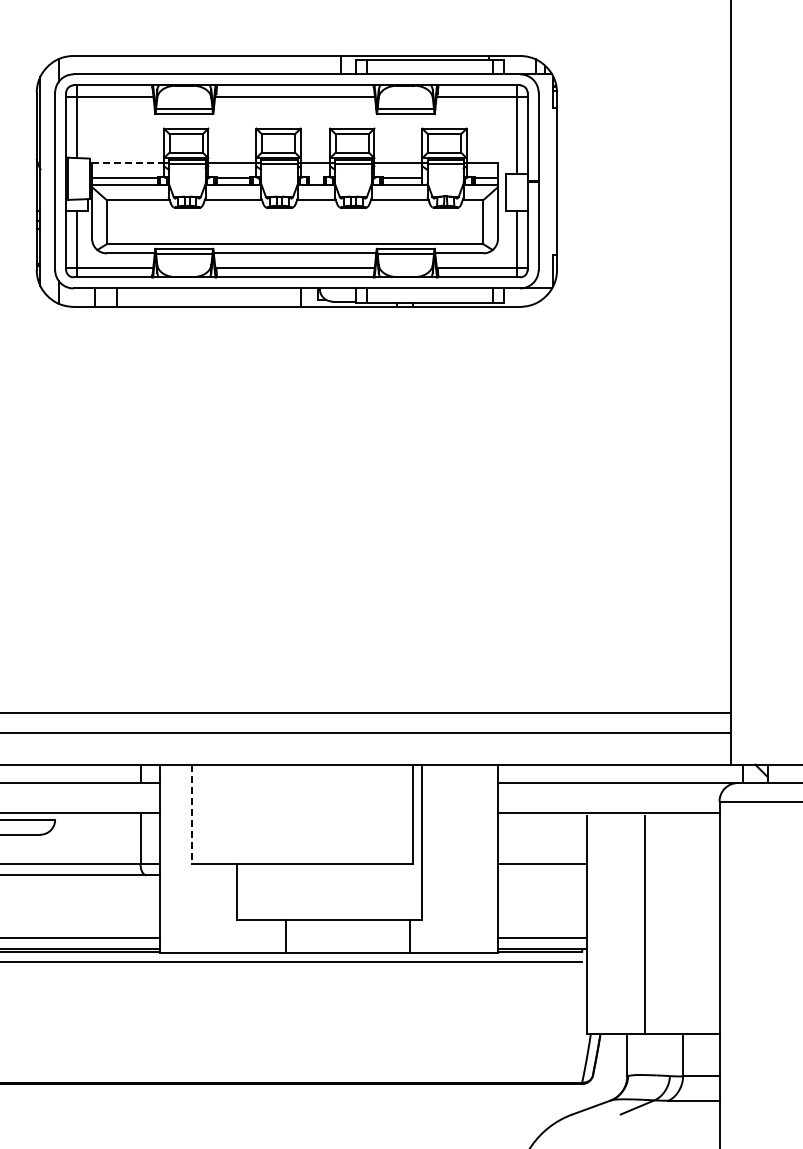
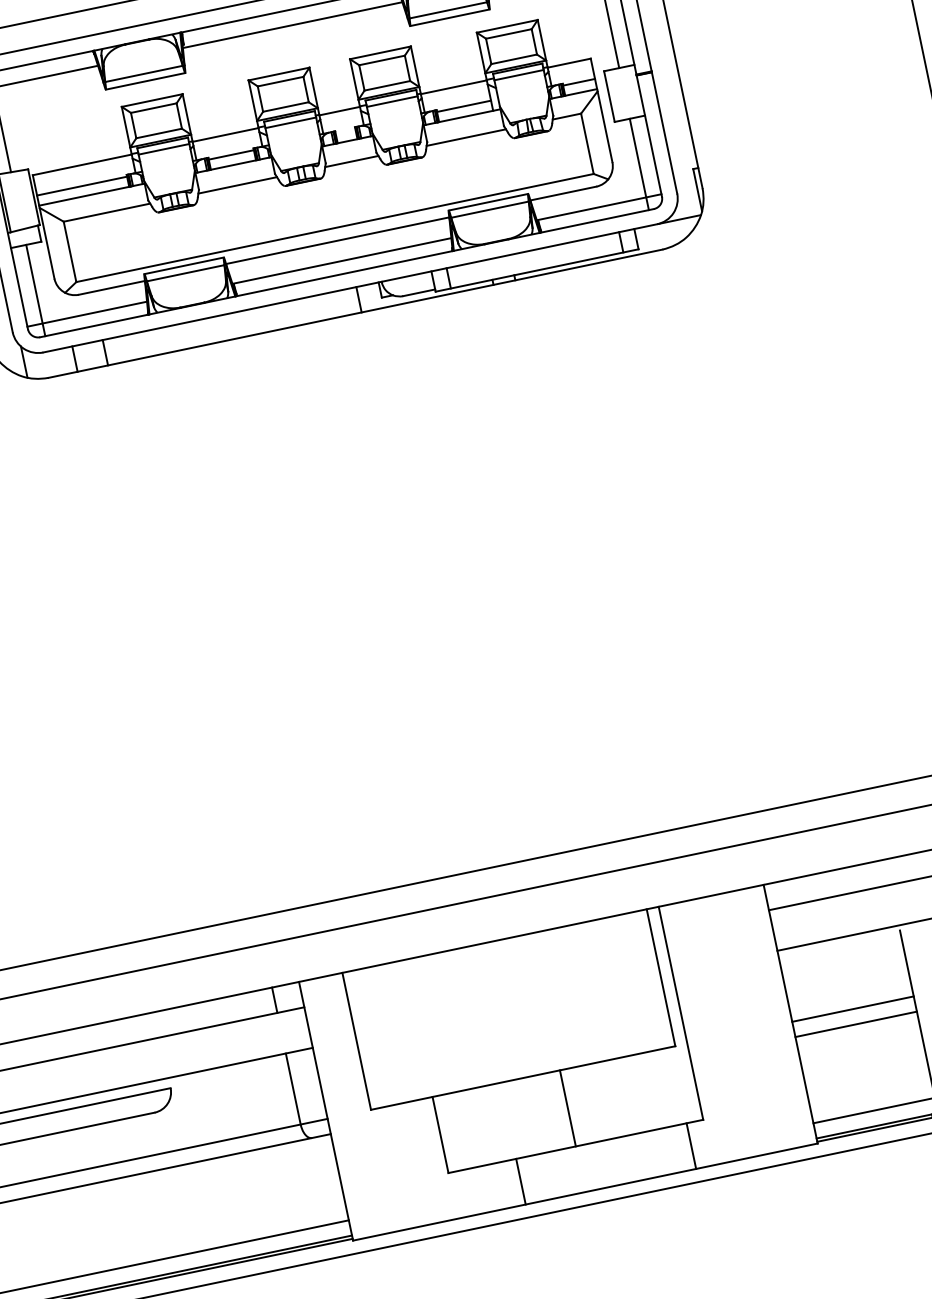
line: (128, 163) -> (82, 164), dashed -> solid
line: (191, 814) -> (356, 1041), dashed -> solid
line: (542, 875) -> (856, 1024), added
line: (329, 891) -> (568, 1107), added

